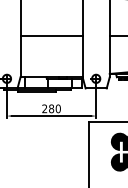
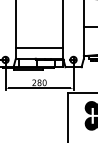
line: (51, 36) -> (39, 48), moved

